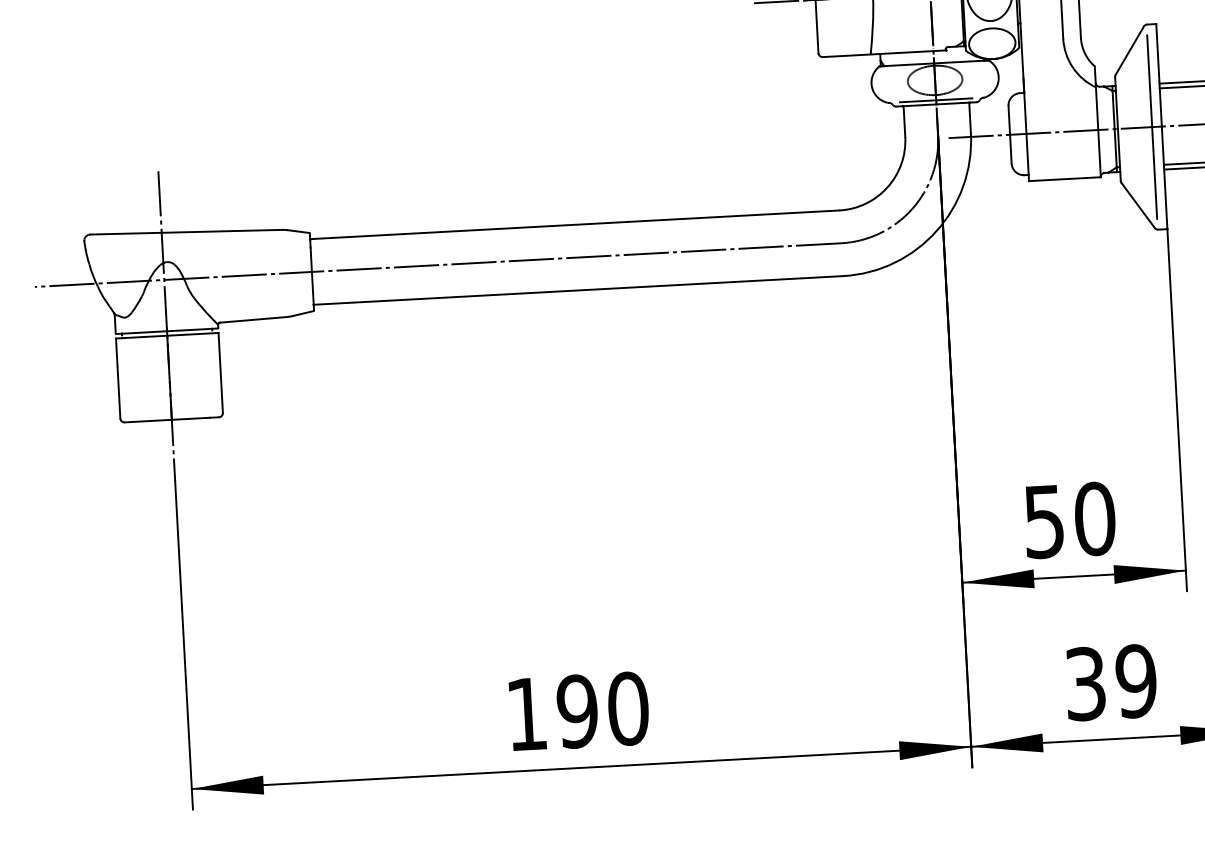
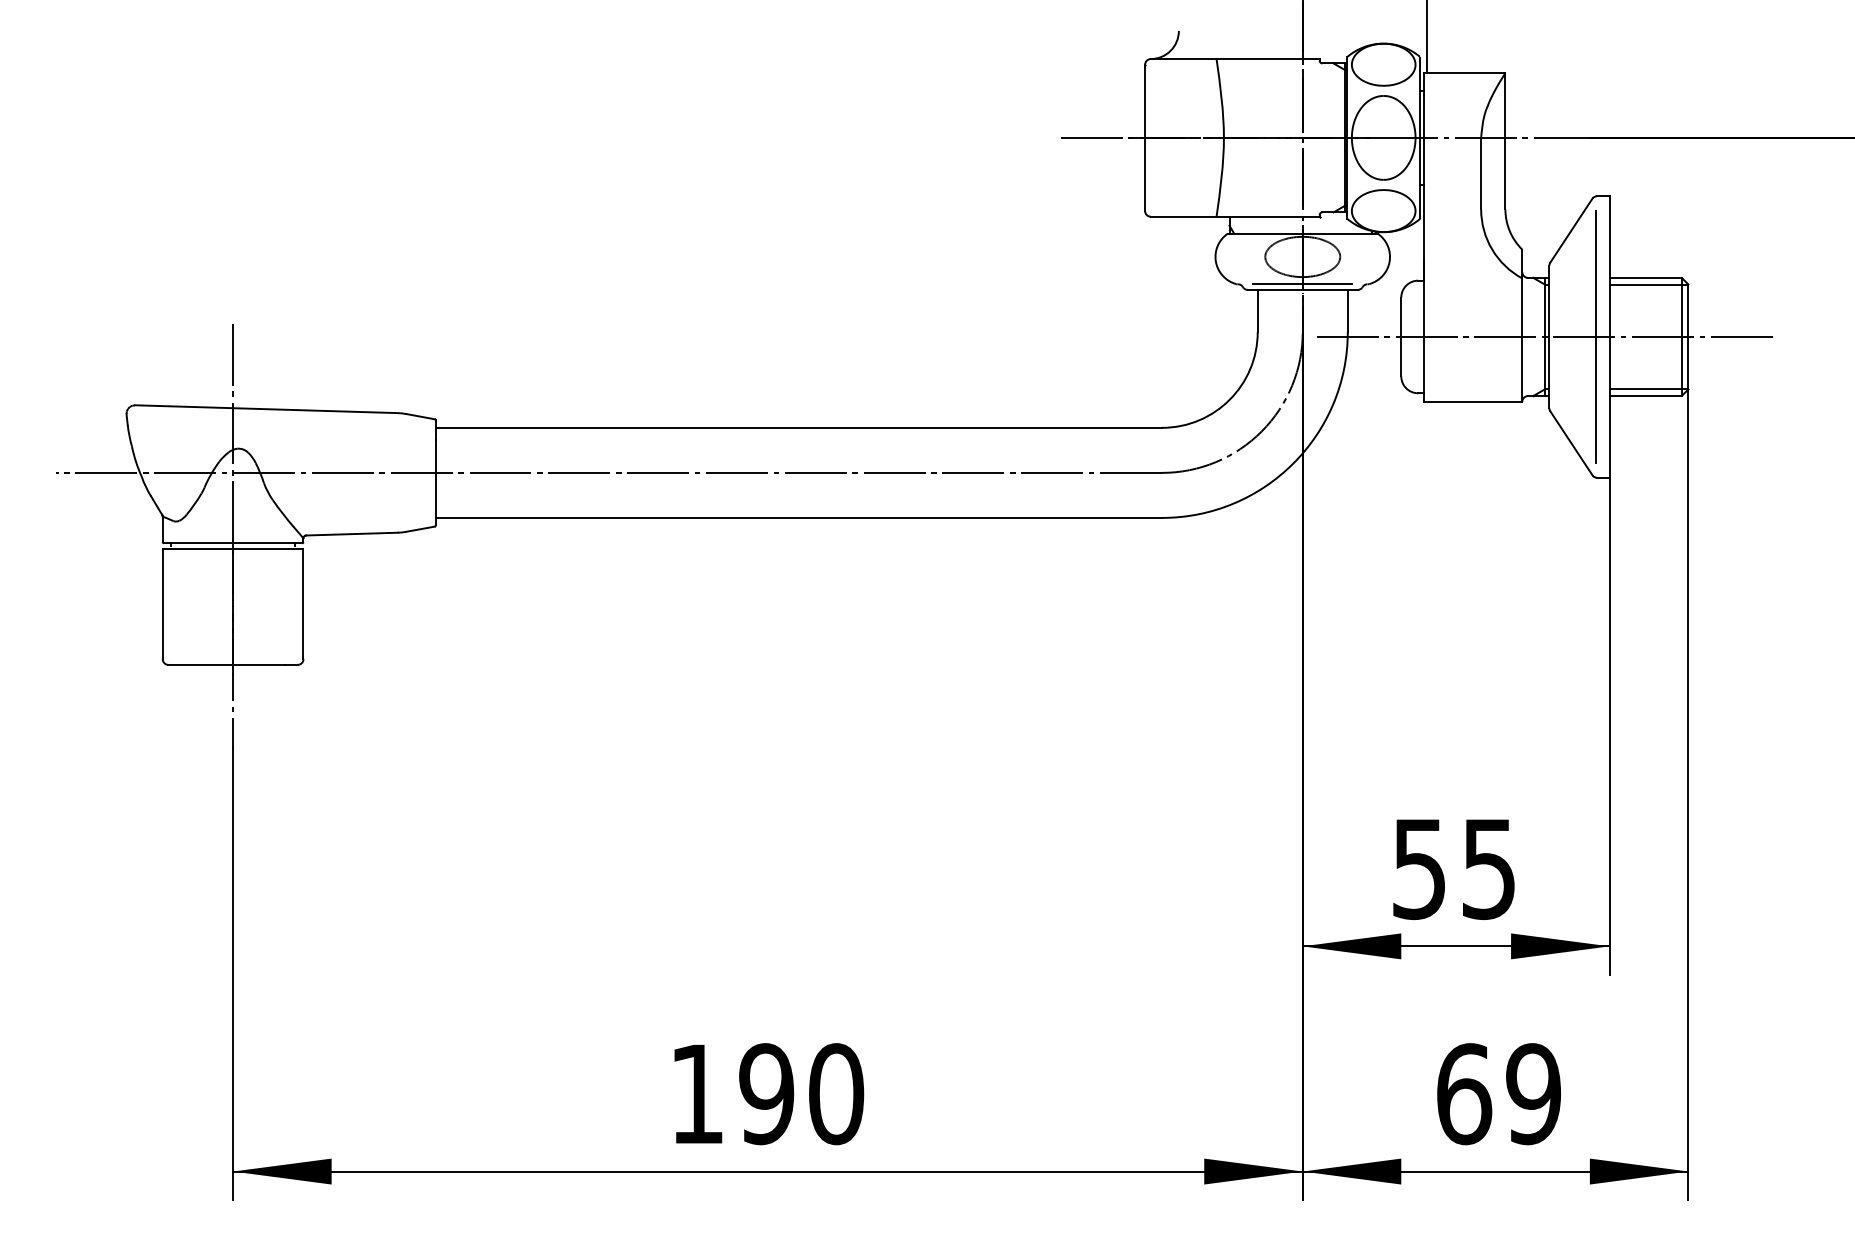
text: (1094, 519) -> (1488, 869), 50 -> 55
text: (1086, 684) -> (1464, 1094), 39 -> 69

